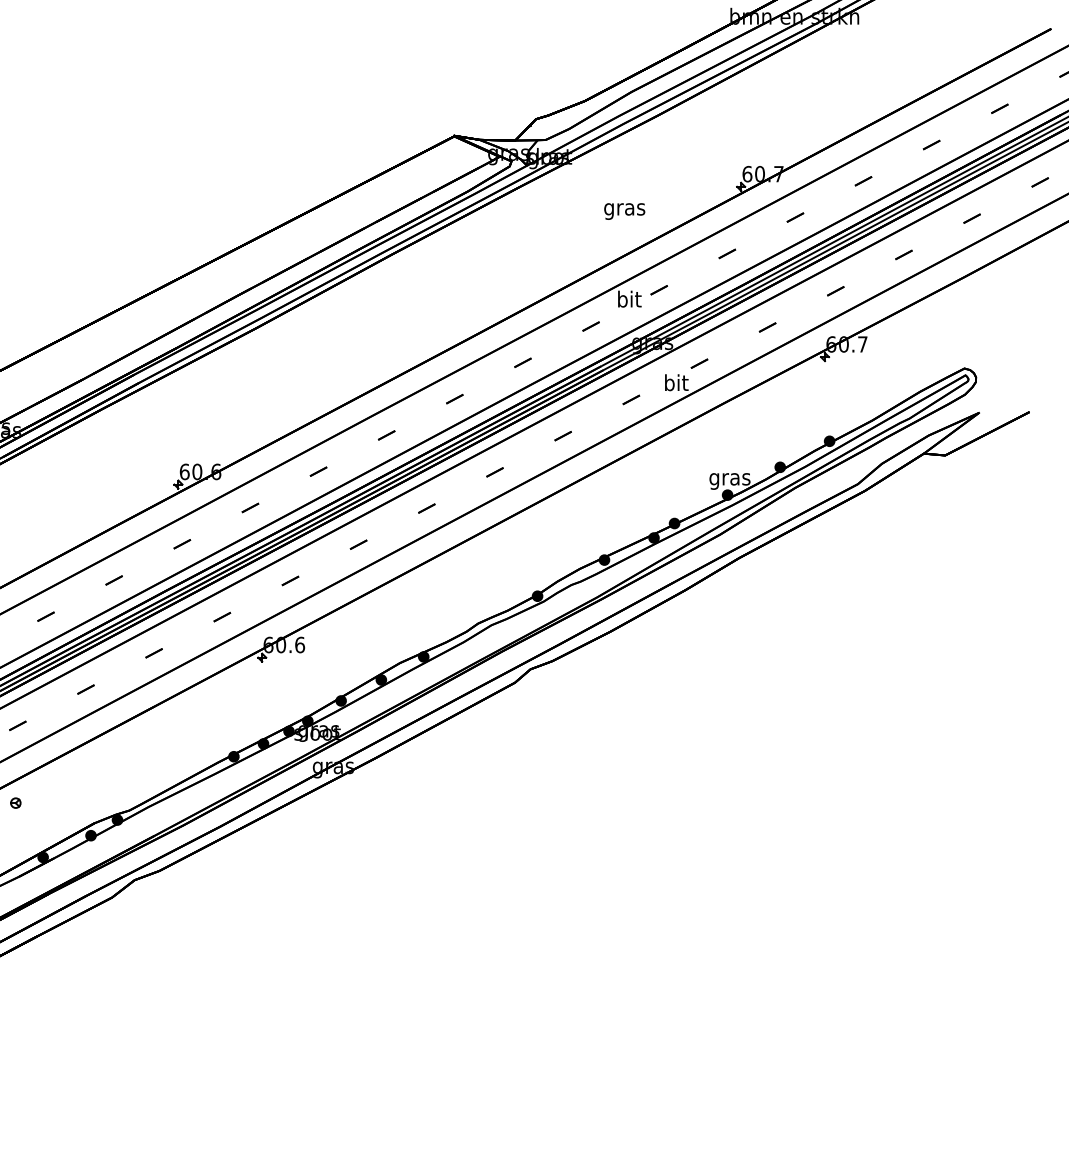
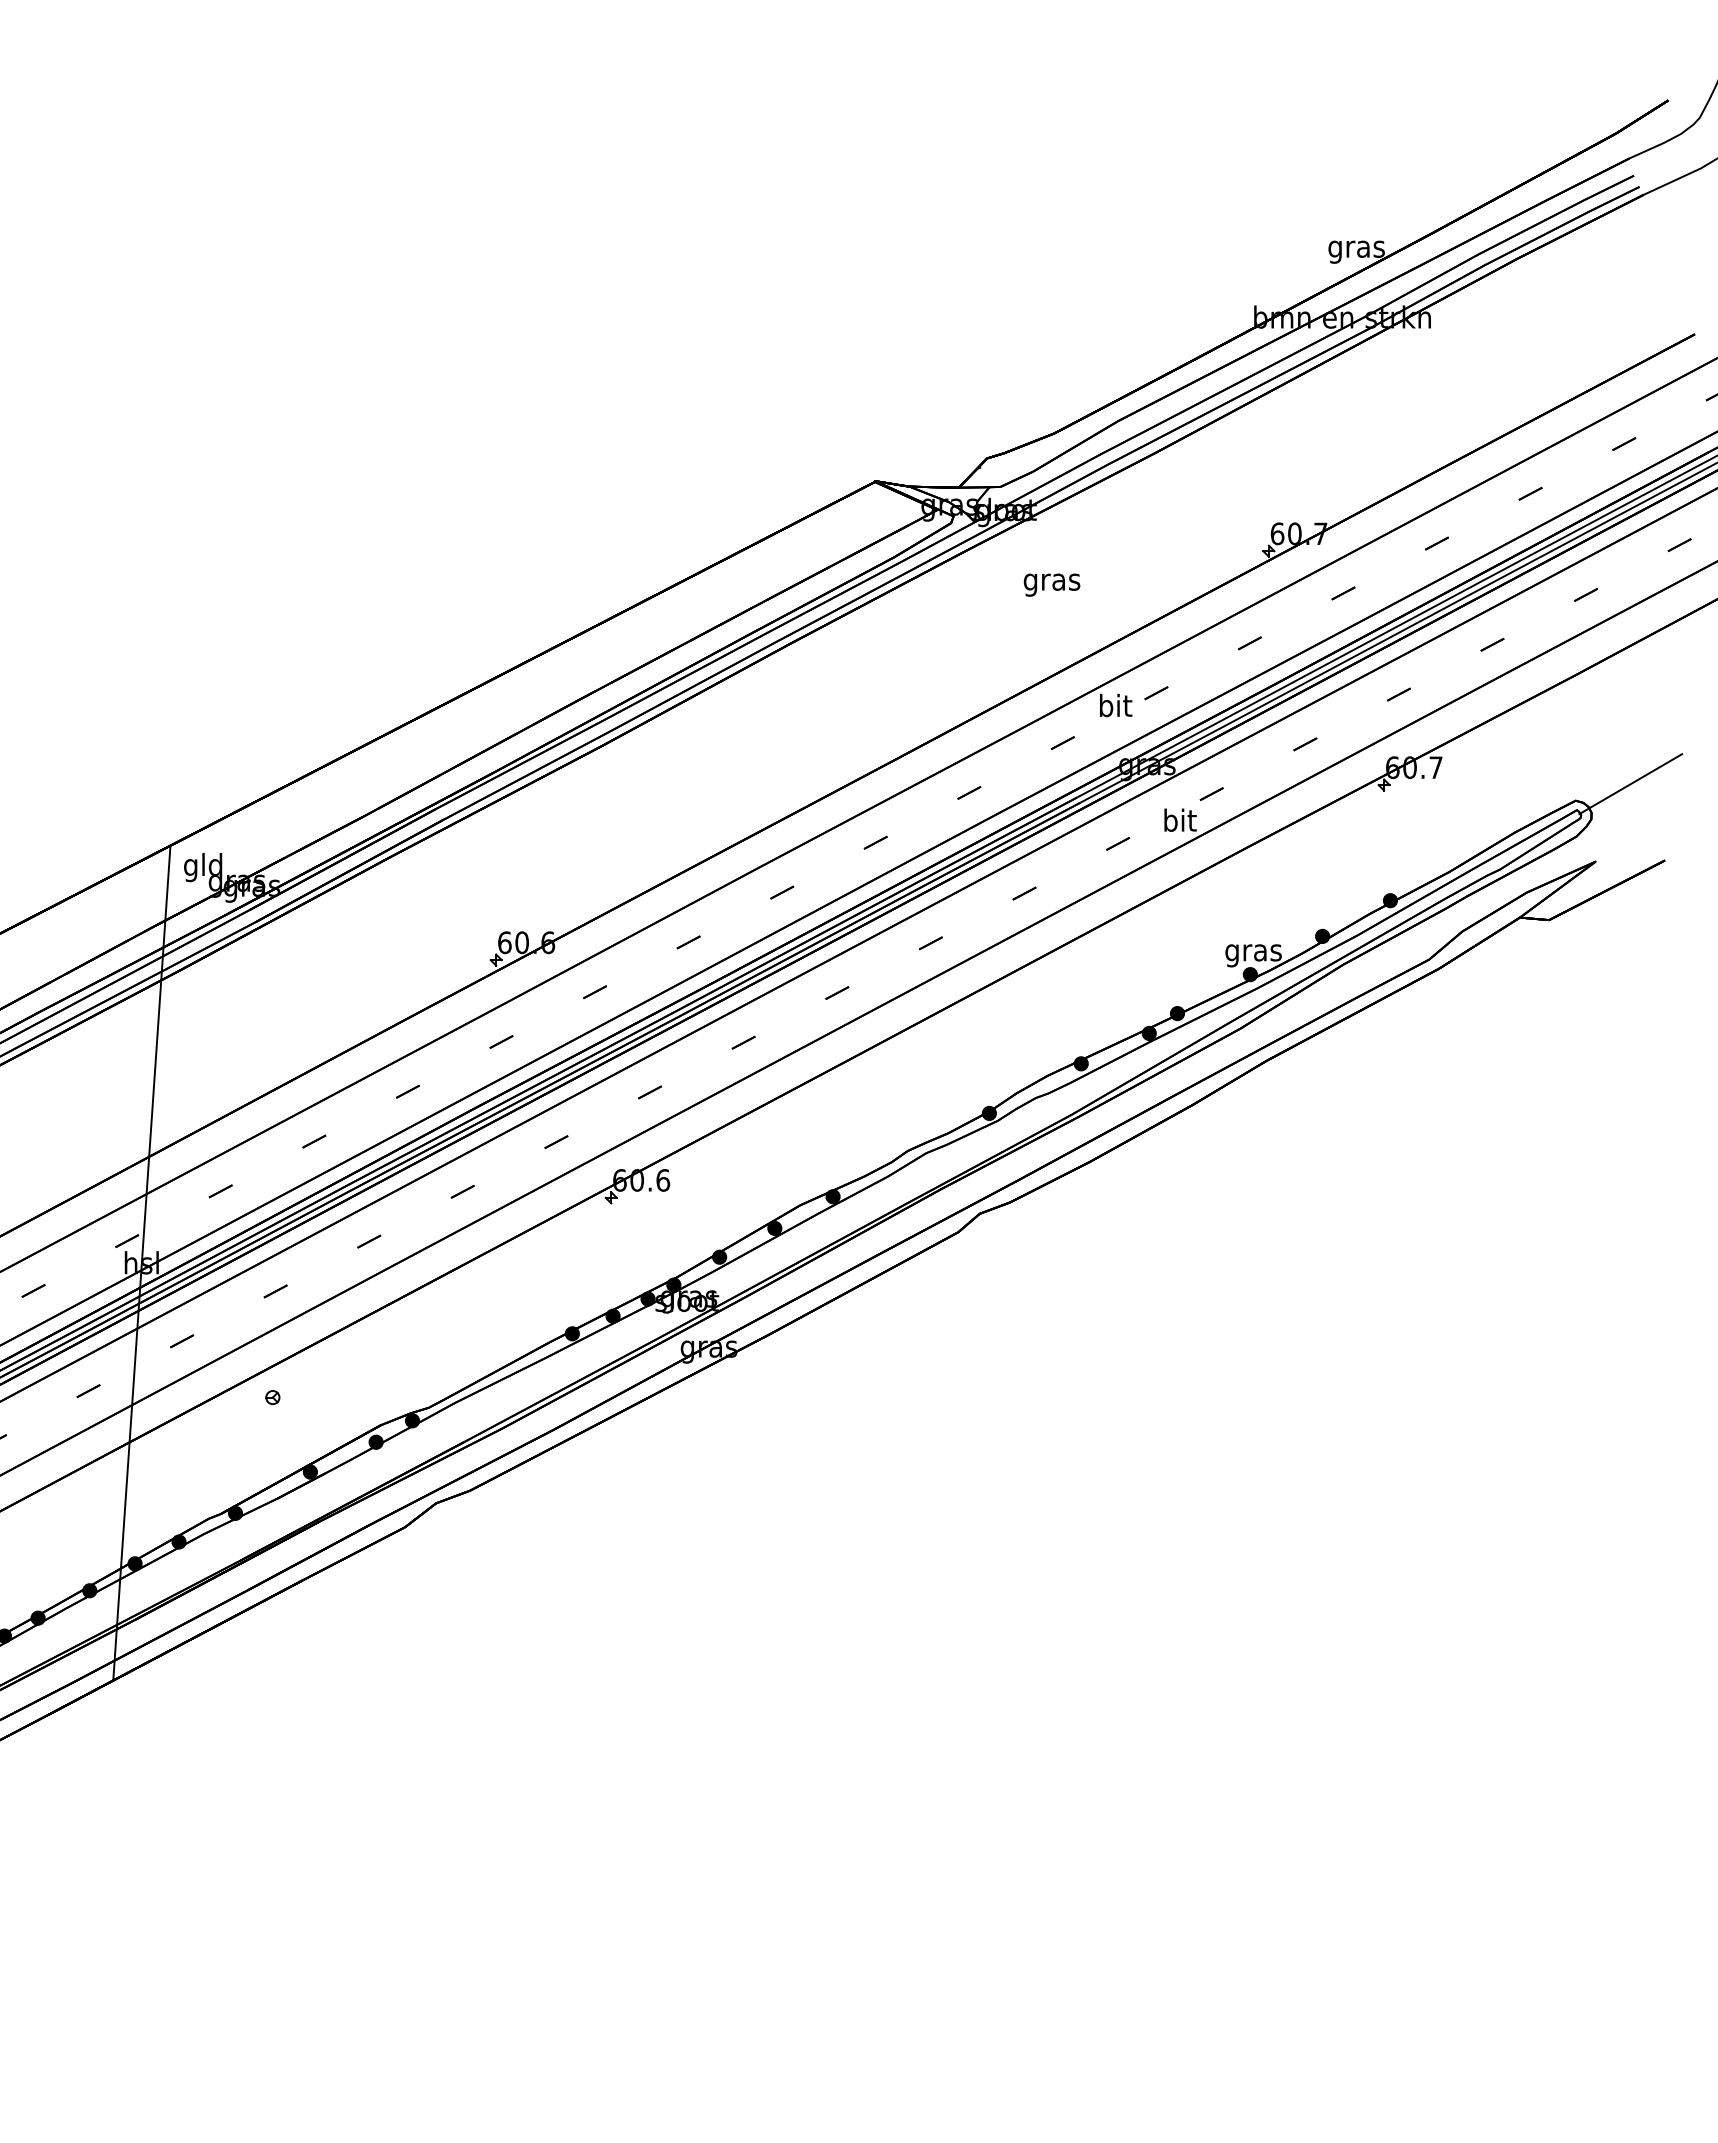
text: (624, 211) -> (1051, 584), moved
line: (1004, 356) -> (1630, 784), added

